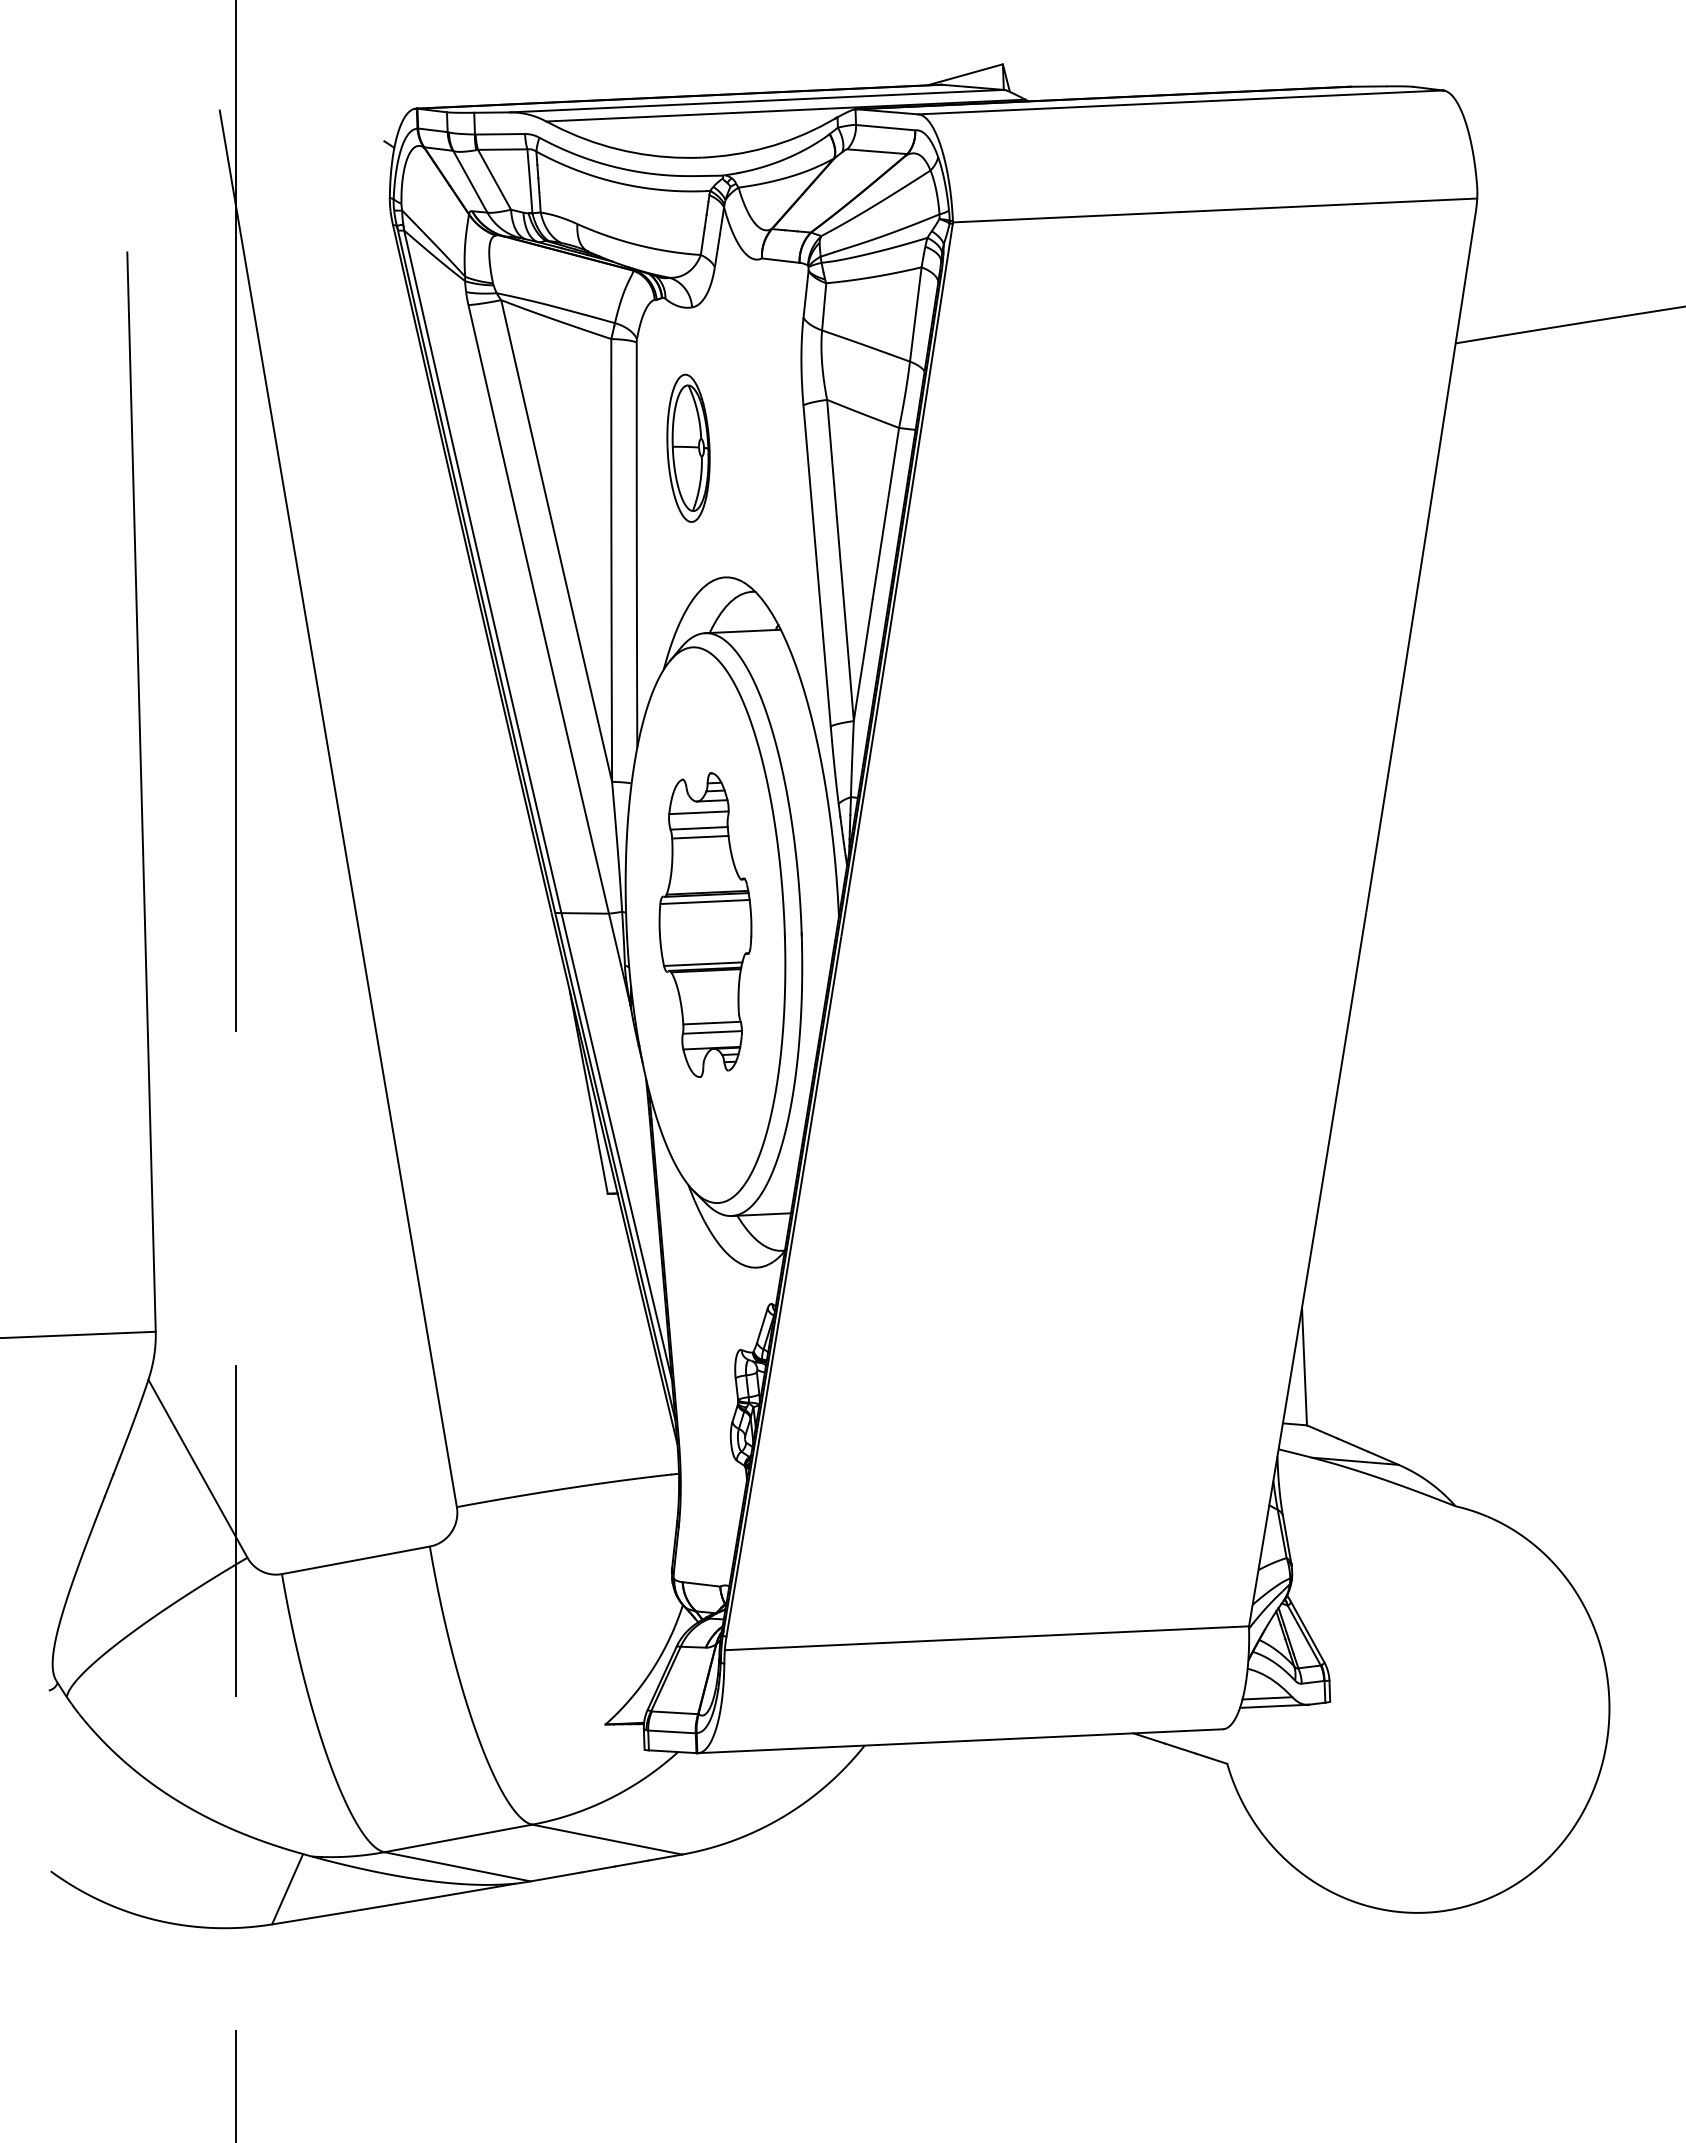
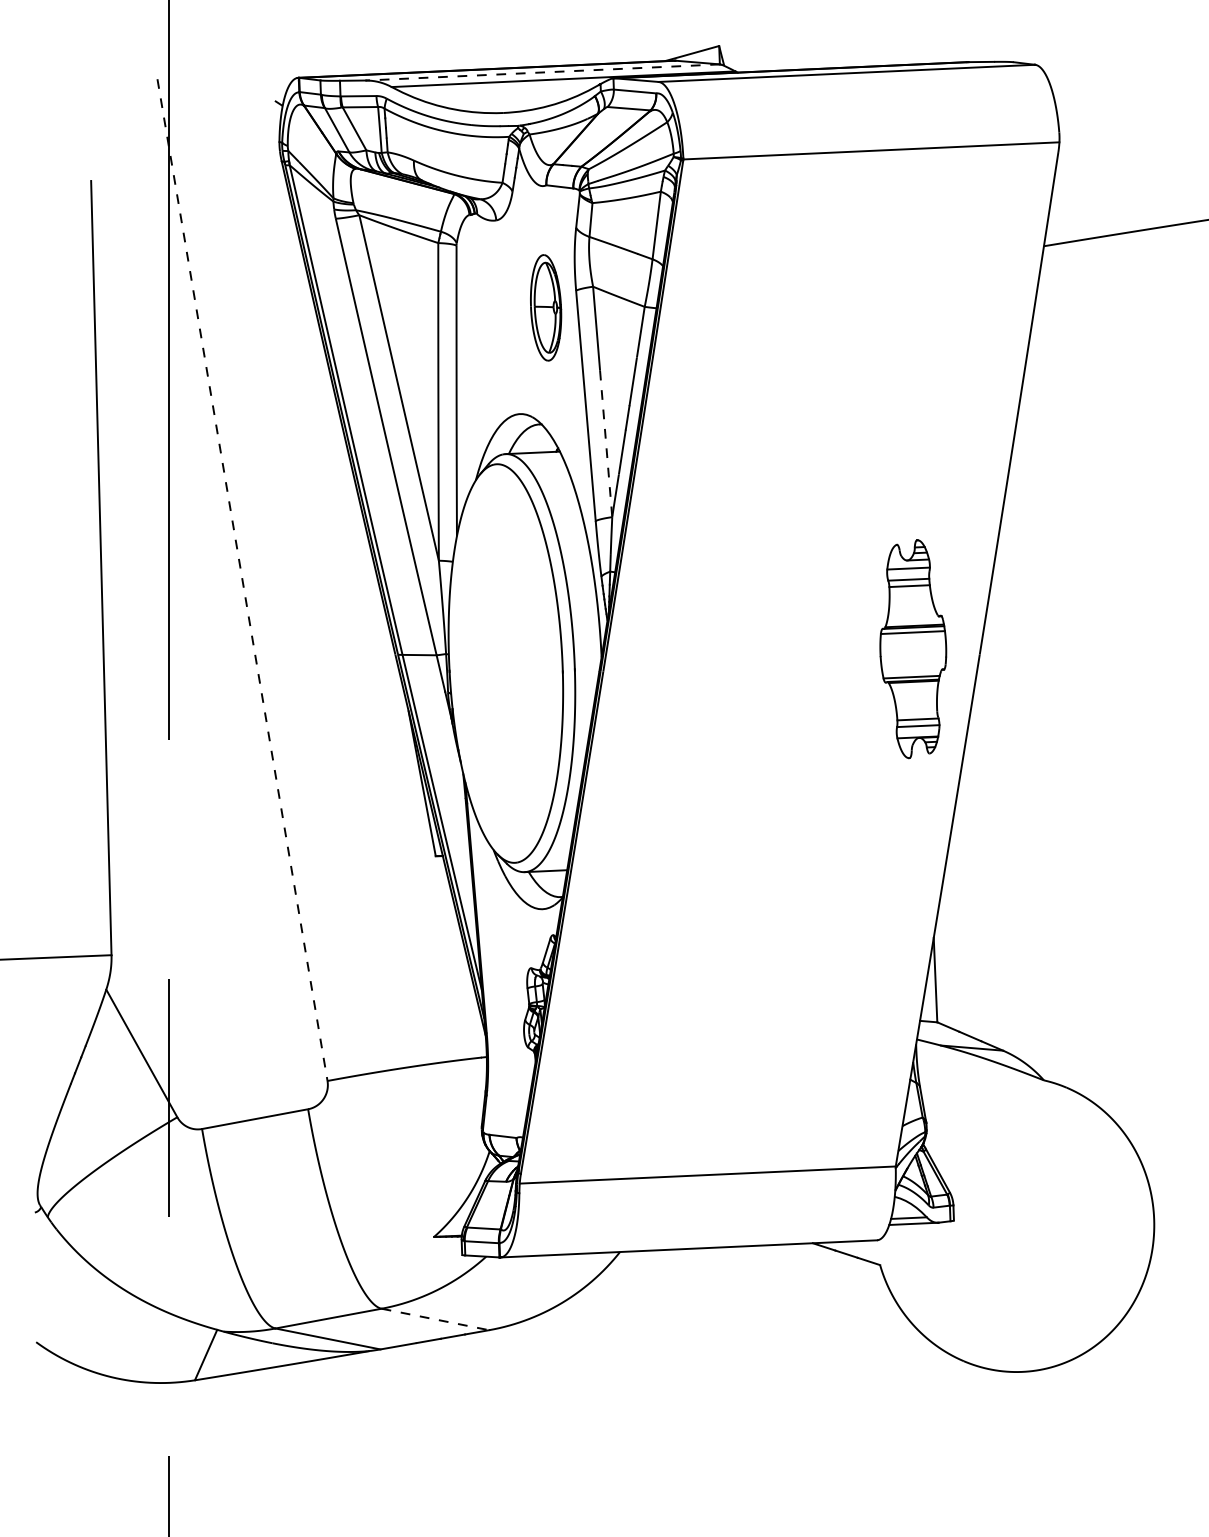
line: (756, 101) -> (542, 72), solid -> dashed
part: (688, 447) -> (546, 307), moved
line: (845, 619) -> (606, 444), solid -> dashed
line: (338, 809) -> (242, 580), solid -> dashed
part: (705, 924) -> (913, 648), moved
line: (607, 1839) -> (435, 1319), solid -> dashed

